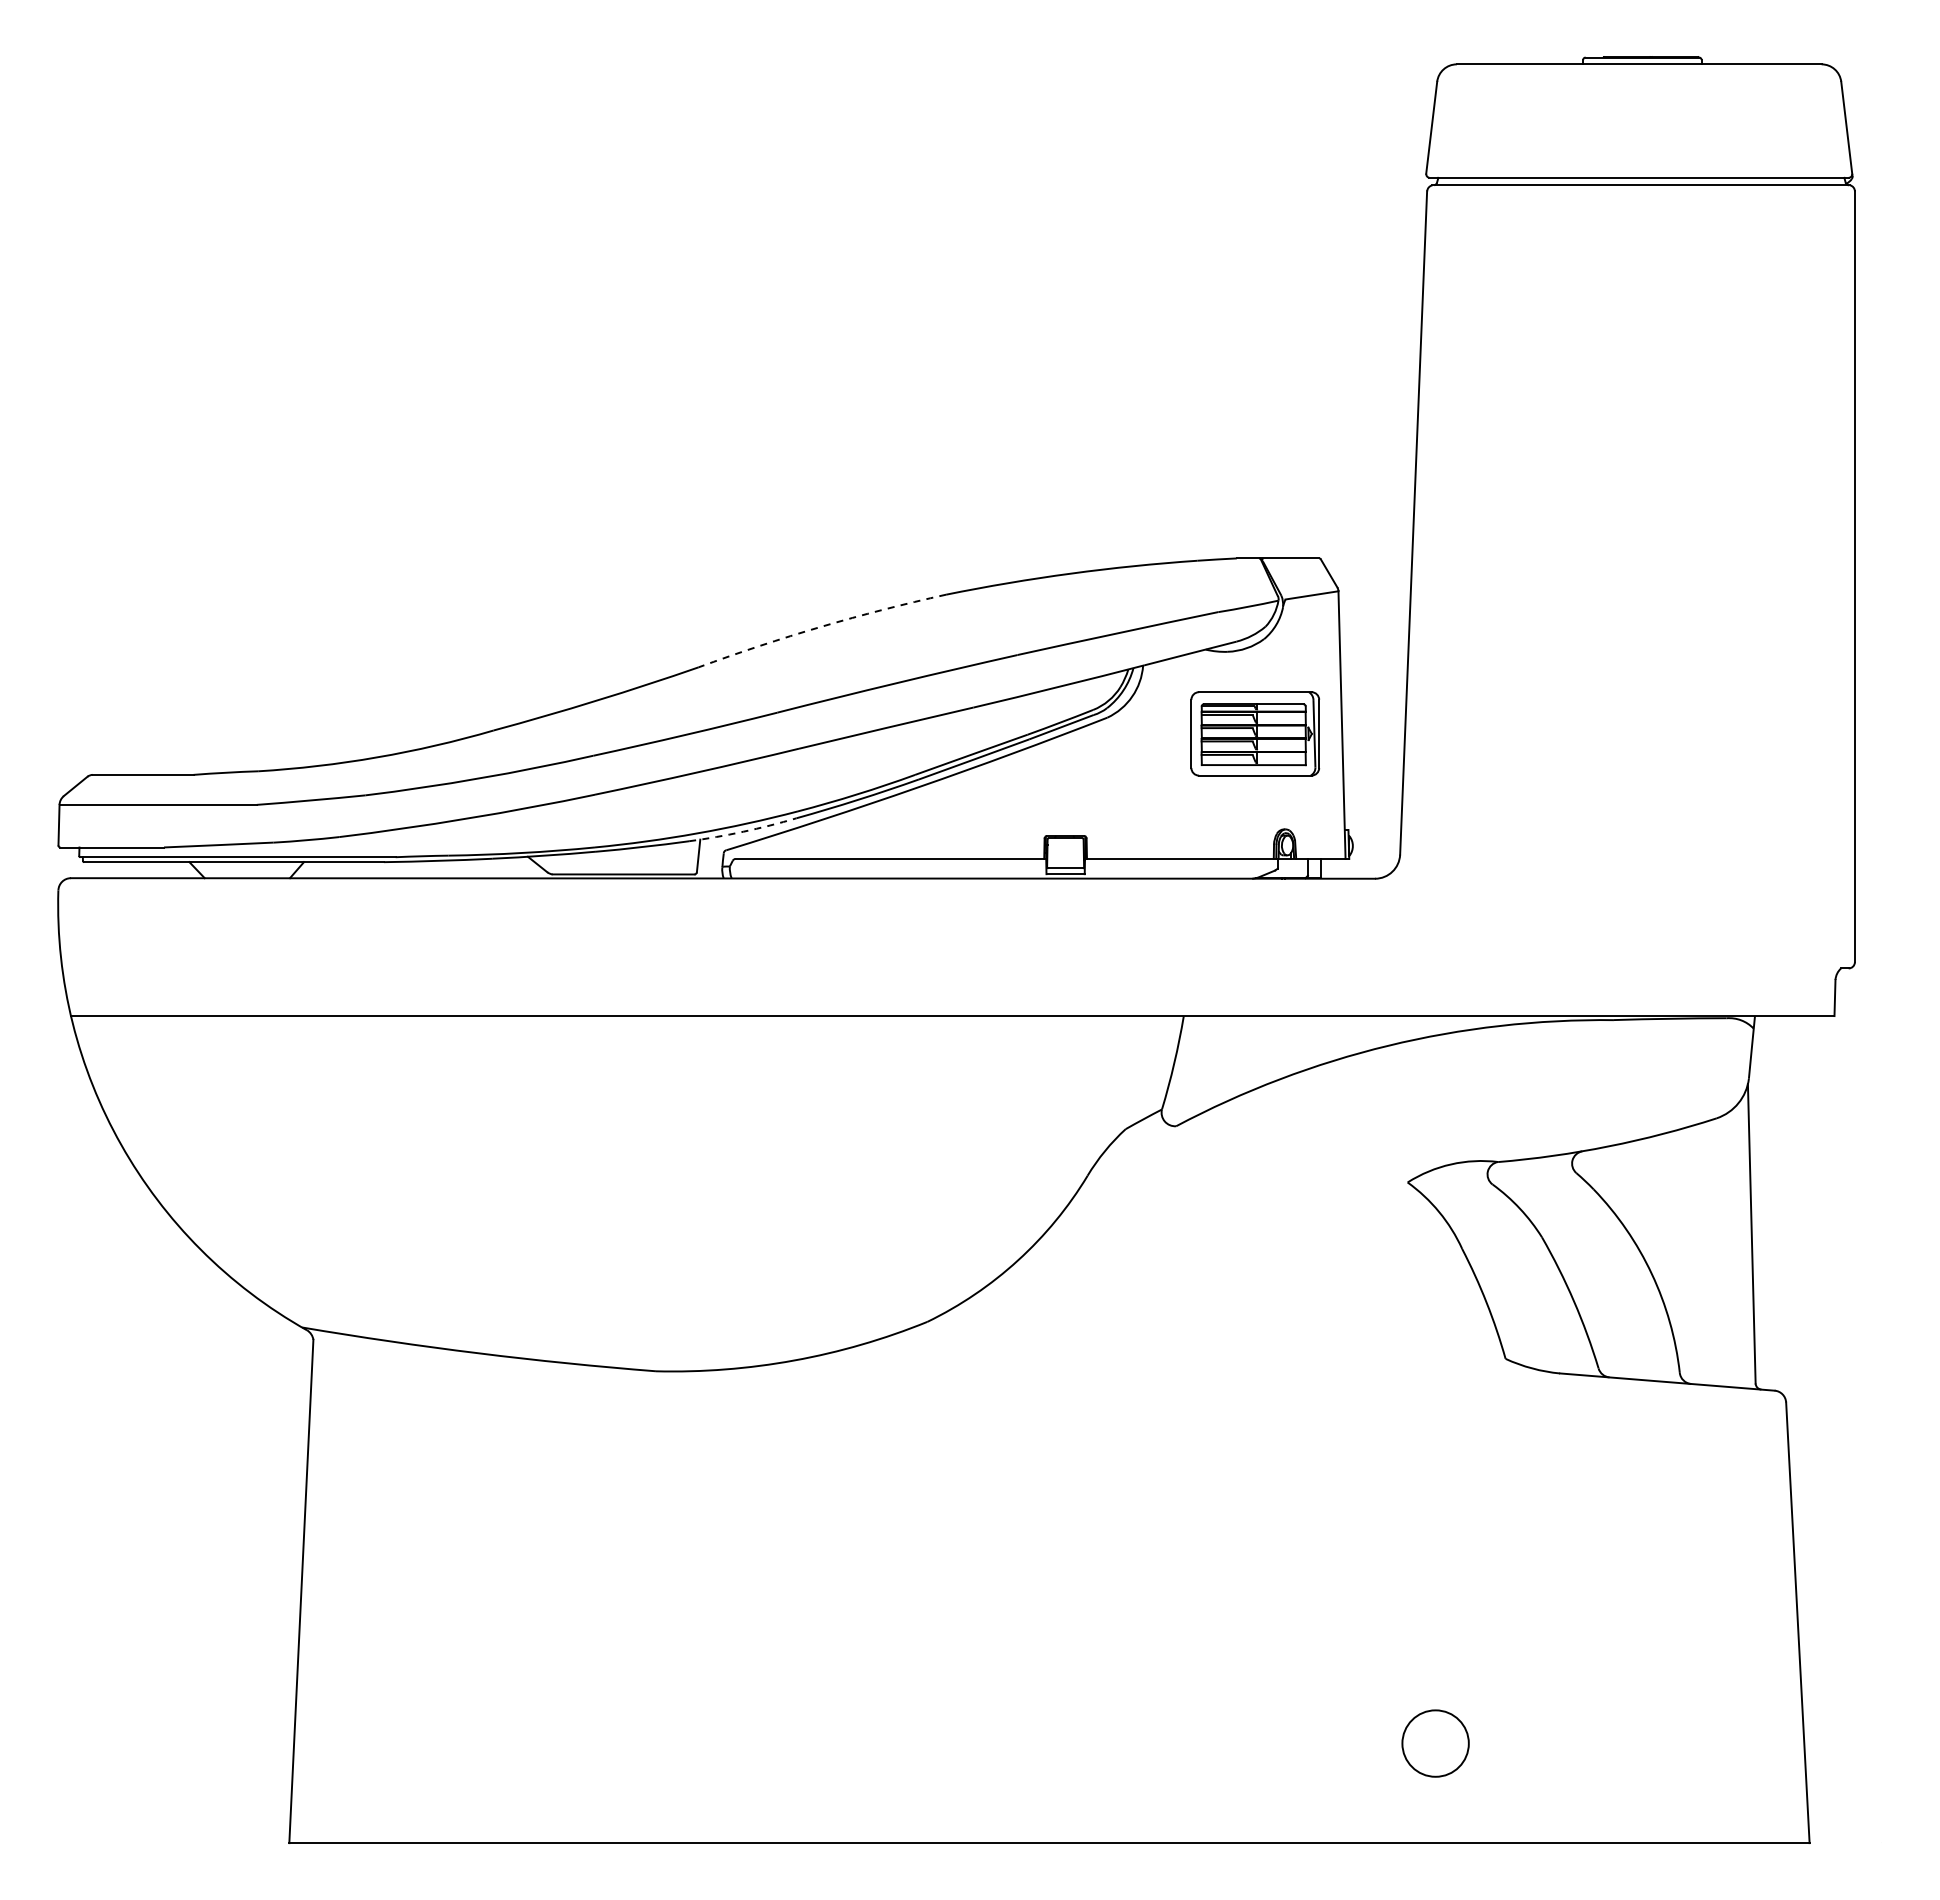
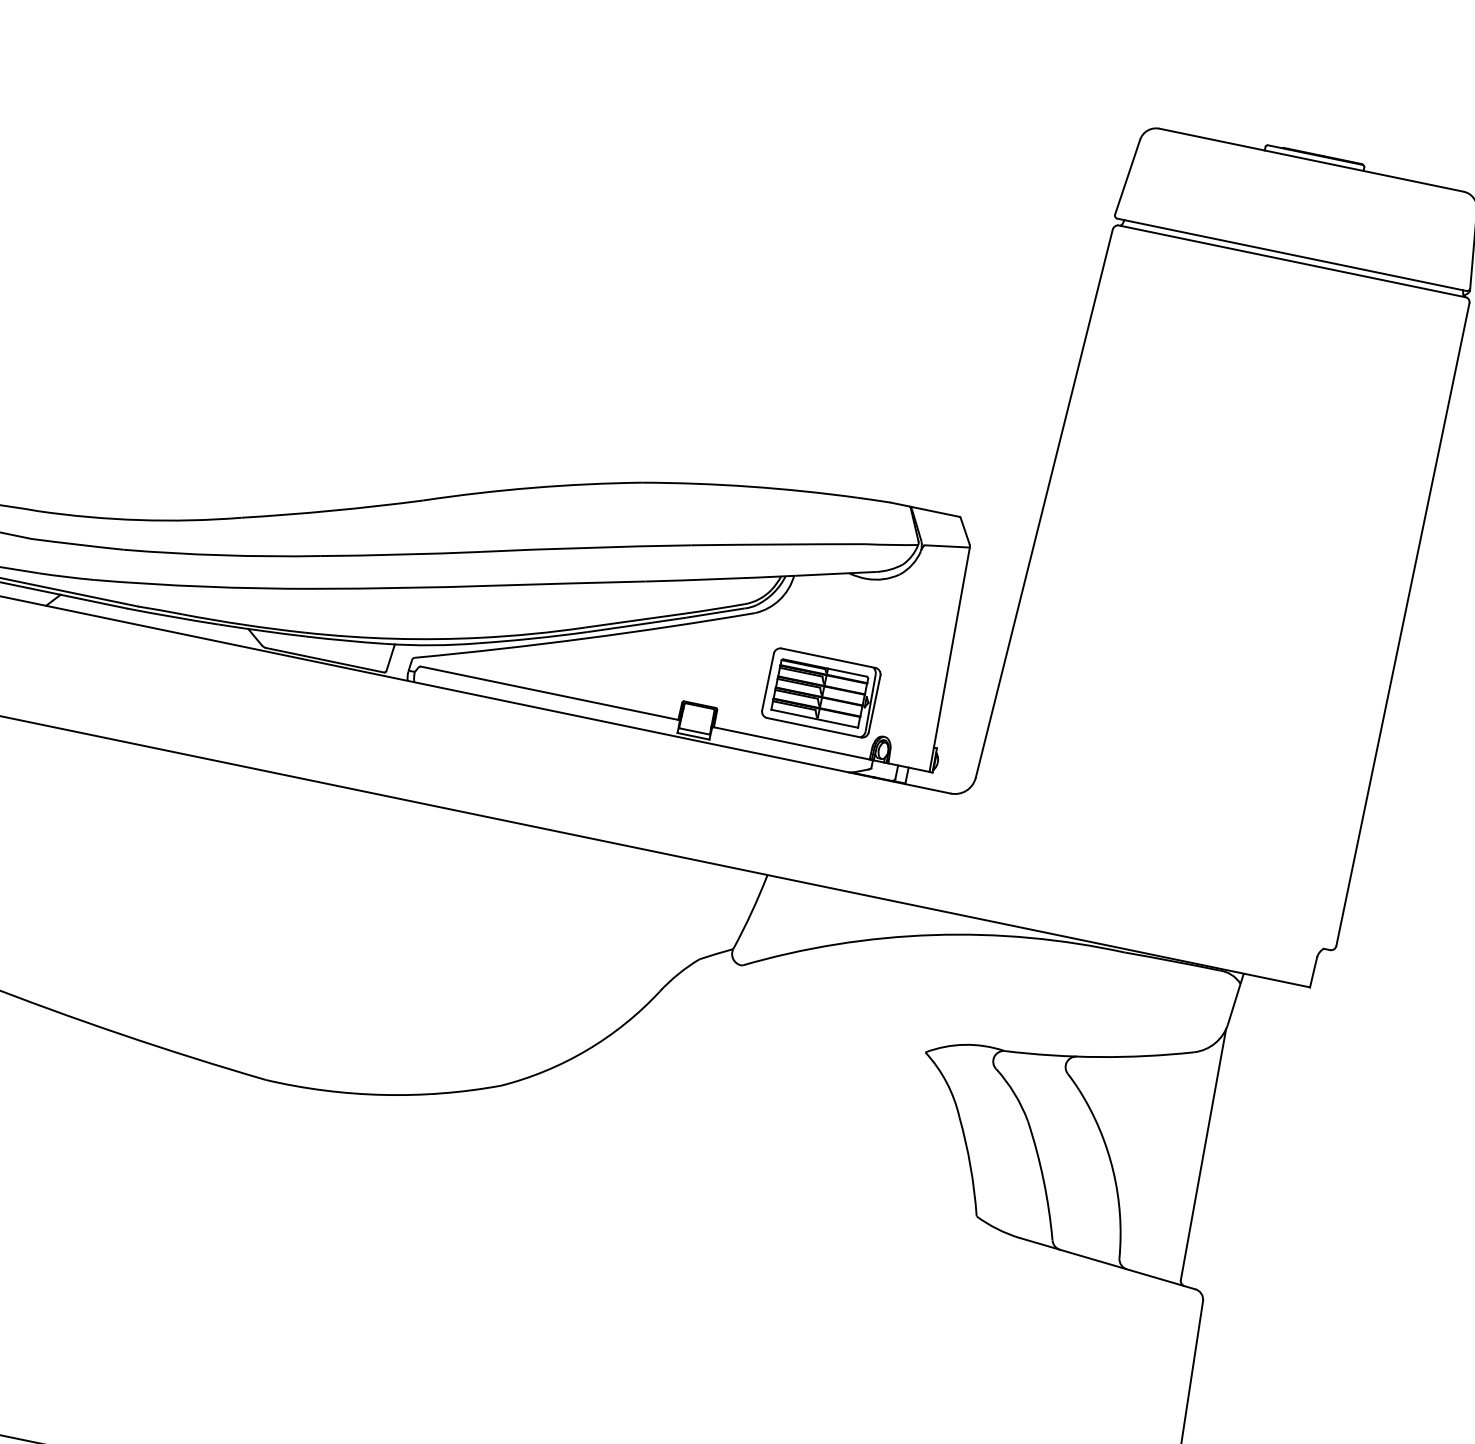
arc: (821, 626) -> (532, 487), dashed -> solid
part: (1255, 733) -> (821, 692), moved
arc: (743, 831) -> (432, 645), dashed -> solid

